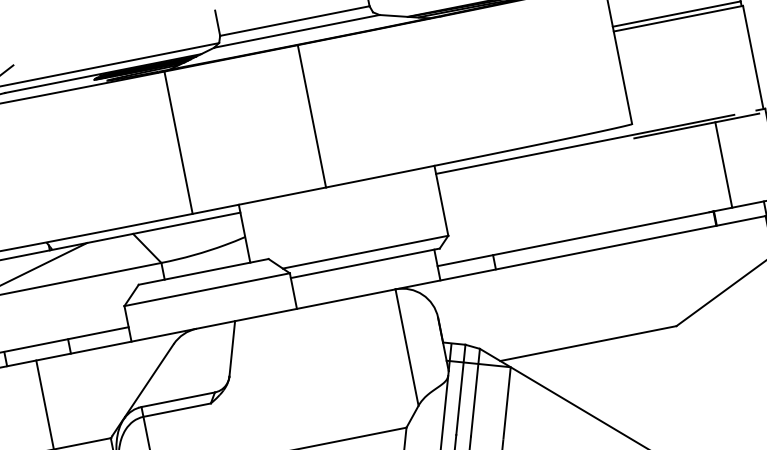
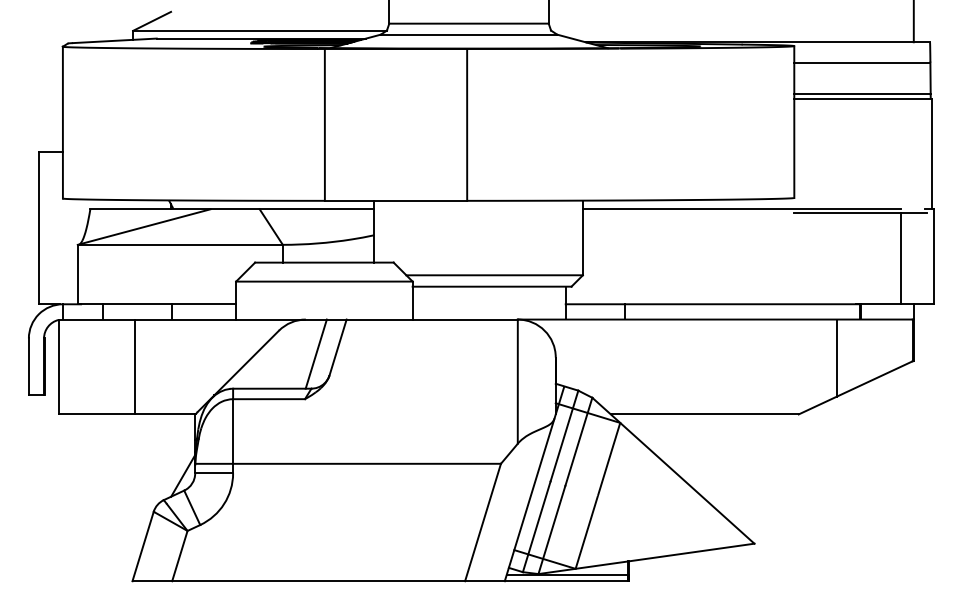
line: (724, 164) -> (901, 258), moved
line: (701, 265) -> (836, 357), added
line: (212, 358) -> (315, 353), added

